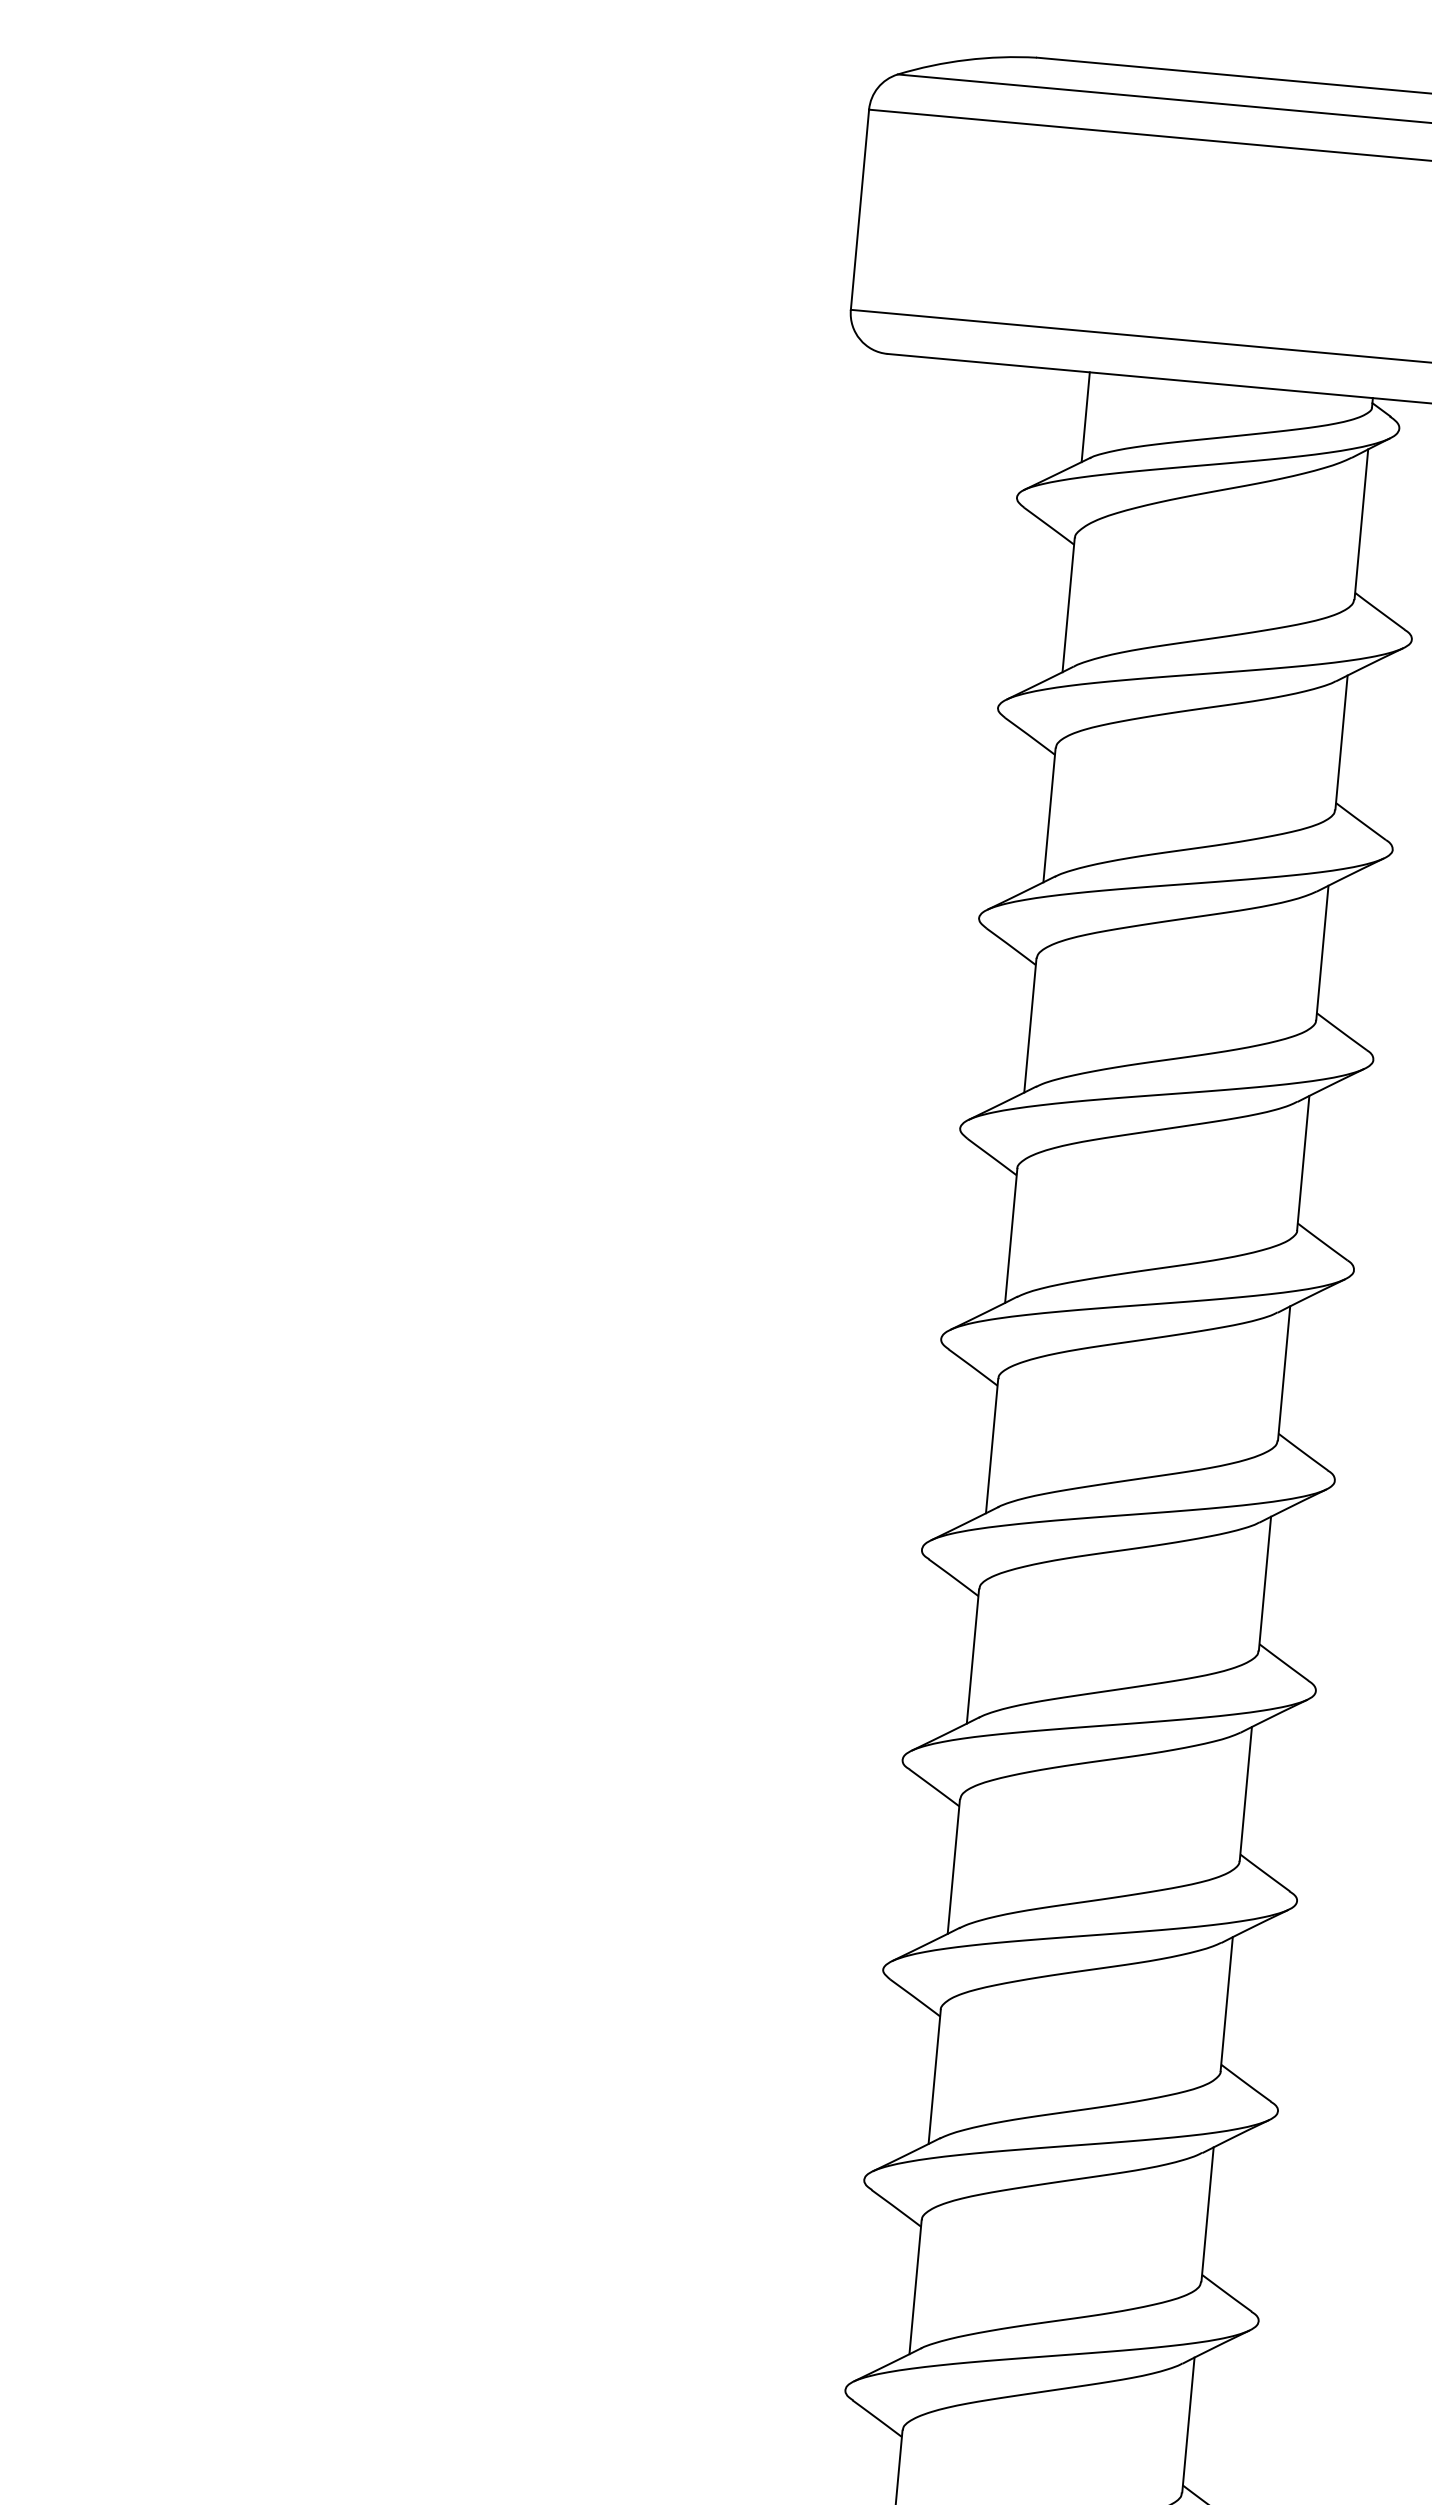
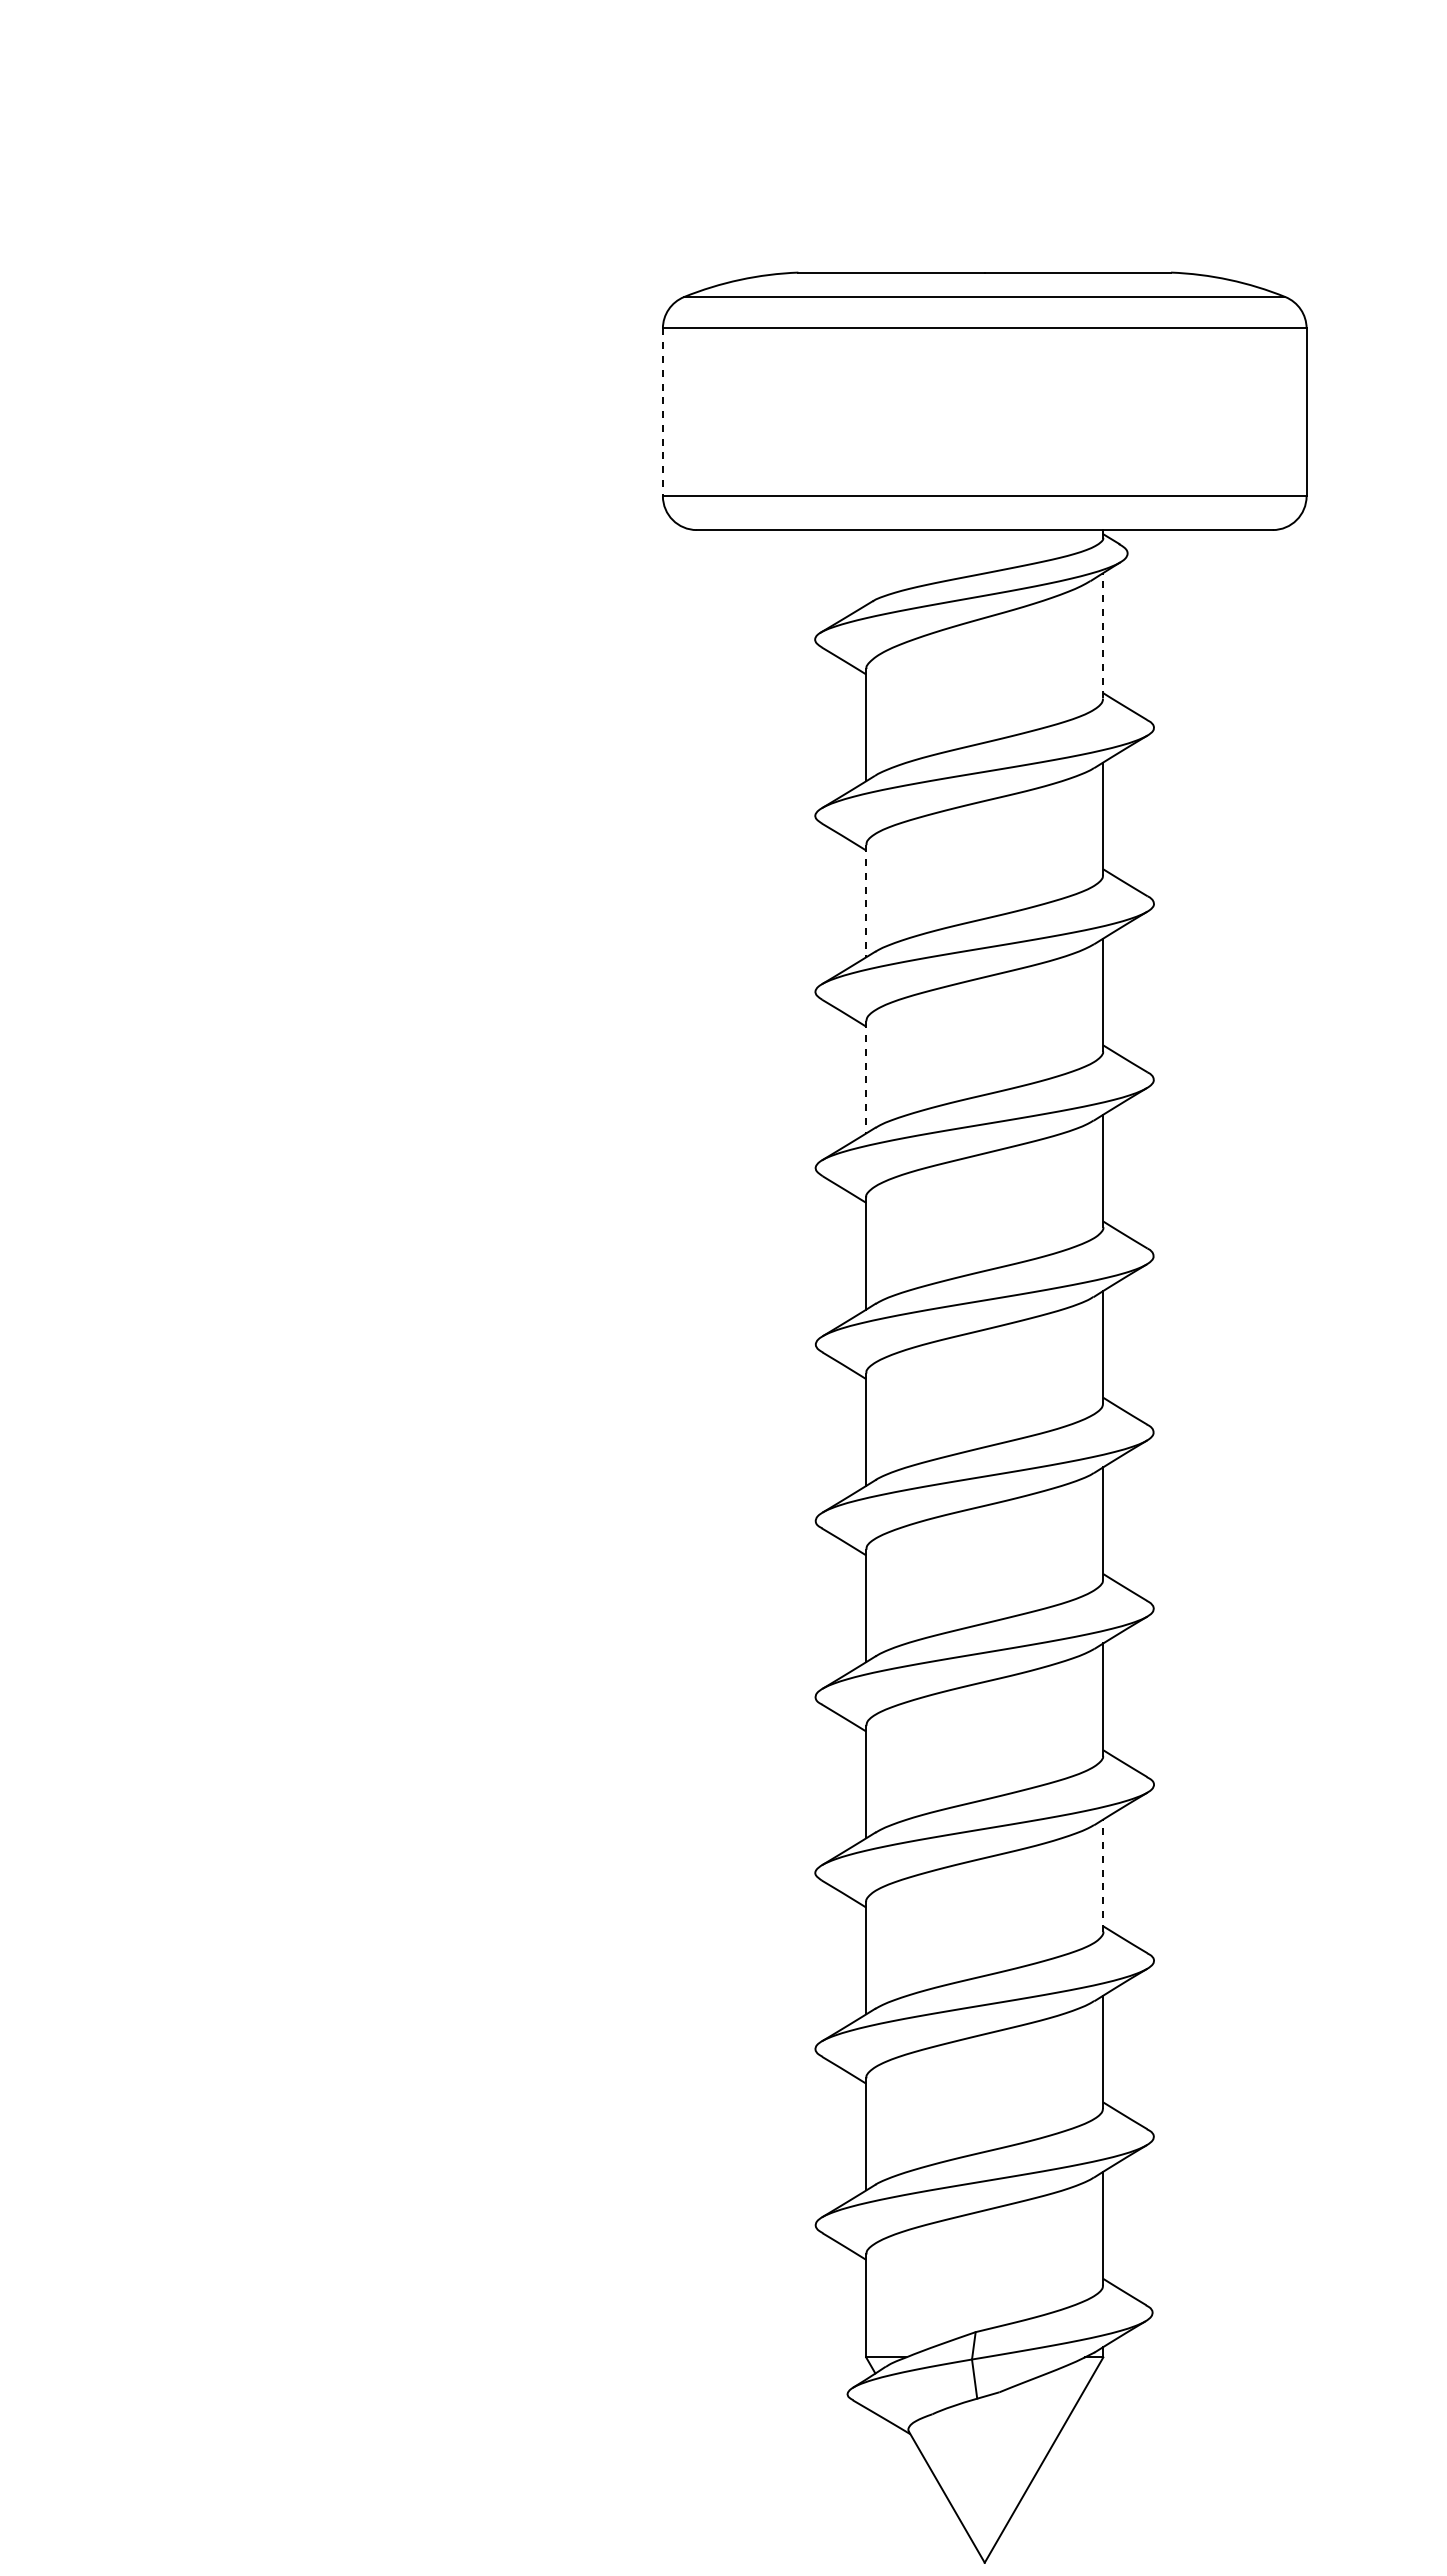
line: (859, 209) -> (662, 412), solid -> dashed
line: (1086, 417) -> (866, 567), removed
line: (1361, 523) -> (1103, 635), solid -> dashed
line: (1049, 815) -> (866, 901), solid -> dashed
line: (1030, 1025) -> (866, 1077), solid -> dashed
line: (1226, 2004) -> (1103, 1875), solid -> dashed

